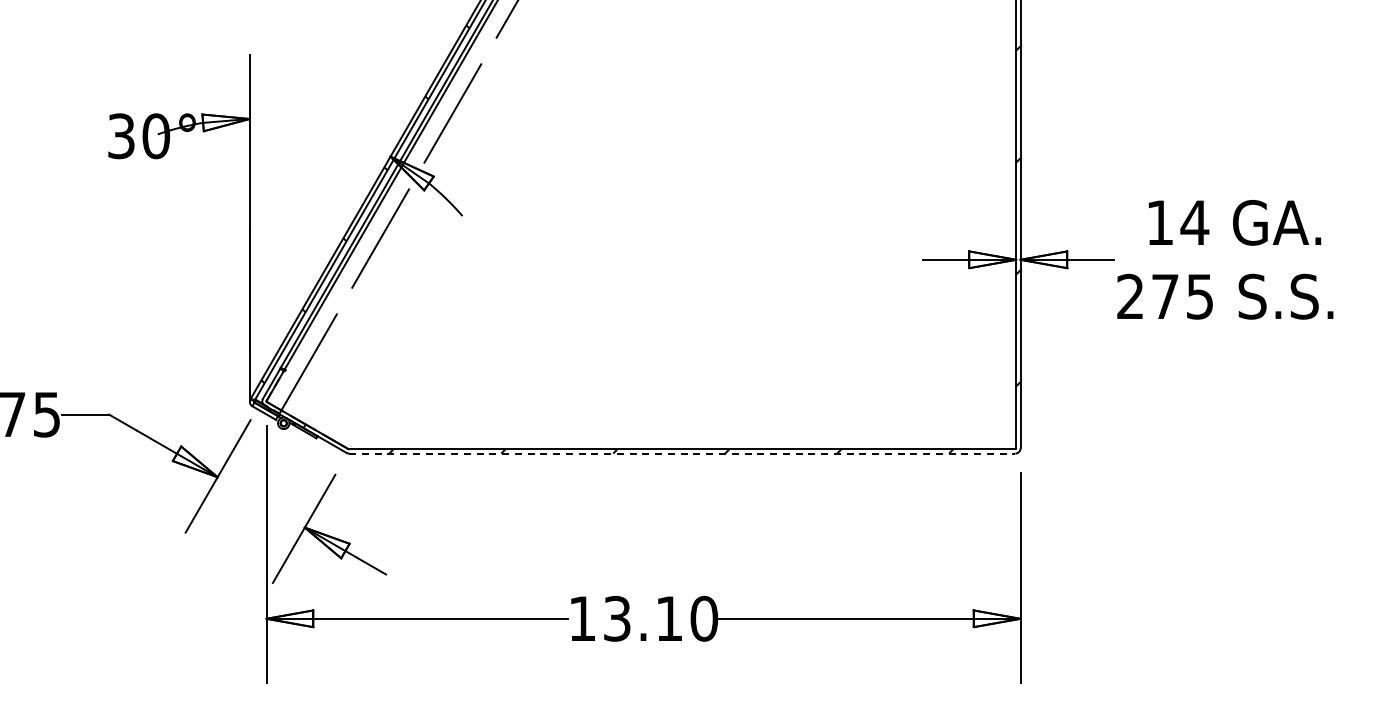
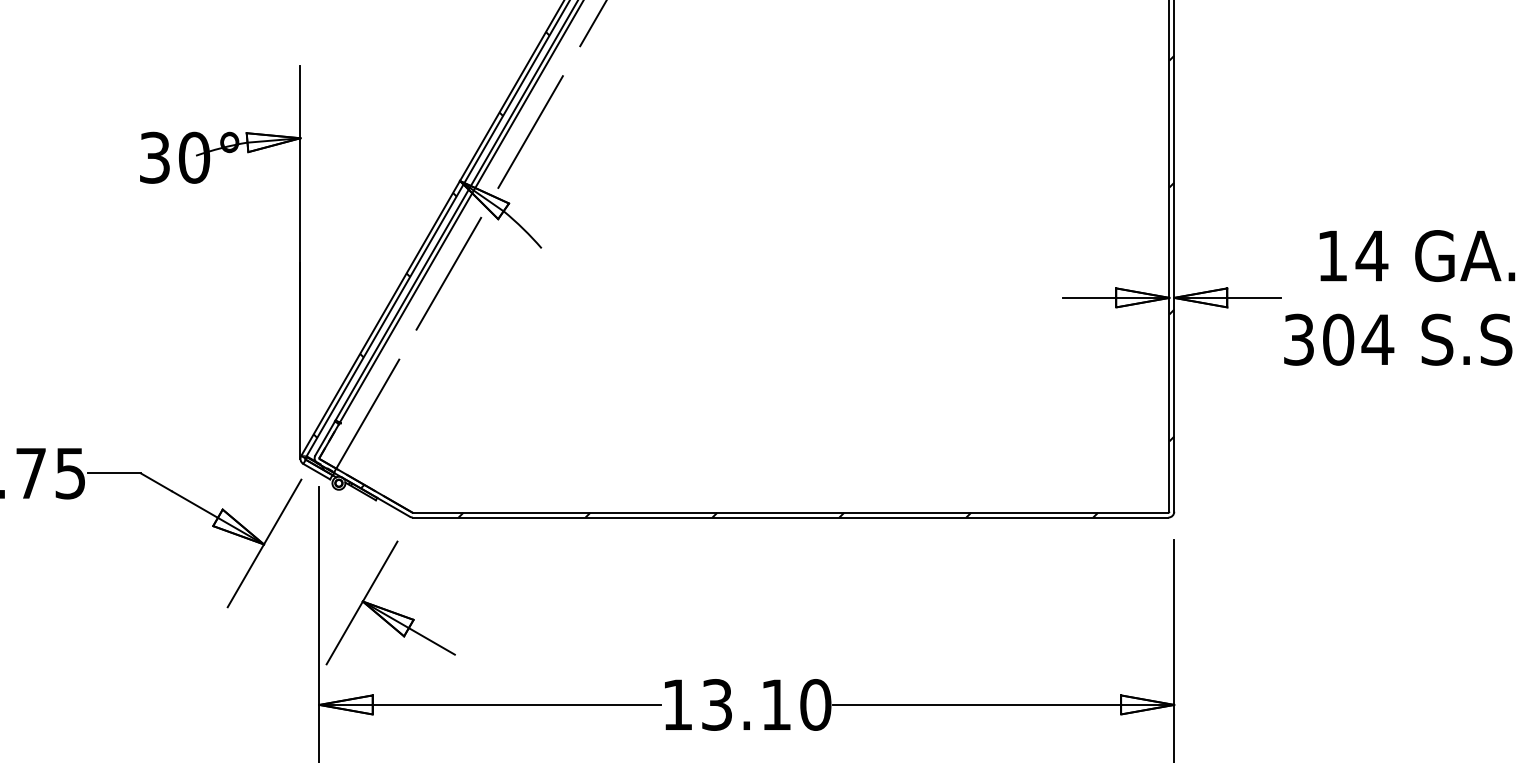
text: (1165, 296) -> (1338, 339), 275 -> 304
line: (682, 453) -> (791, 517), dashed -> solid

